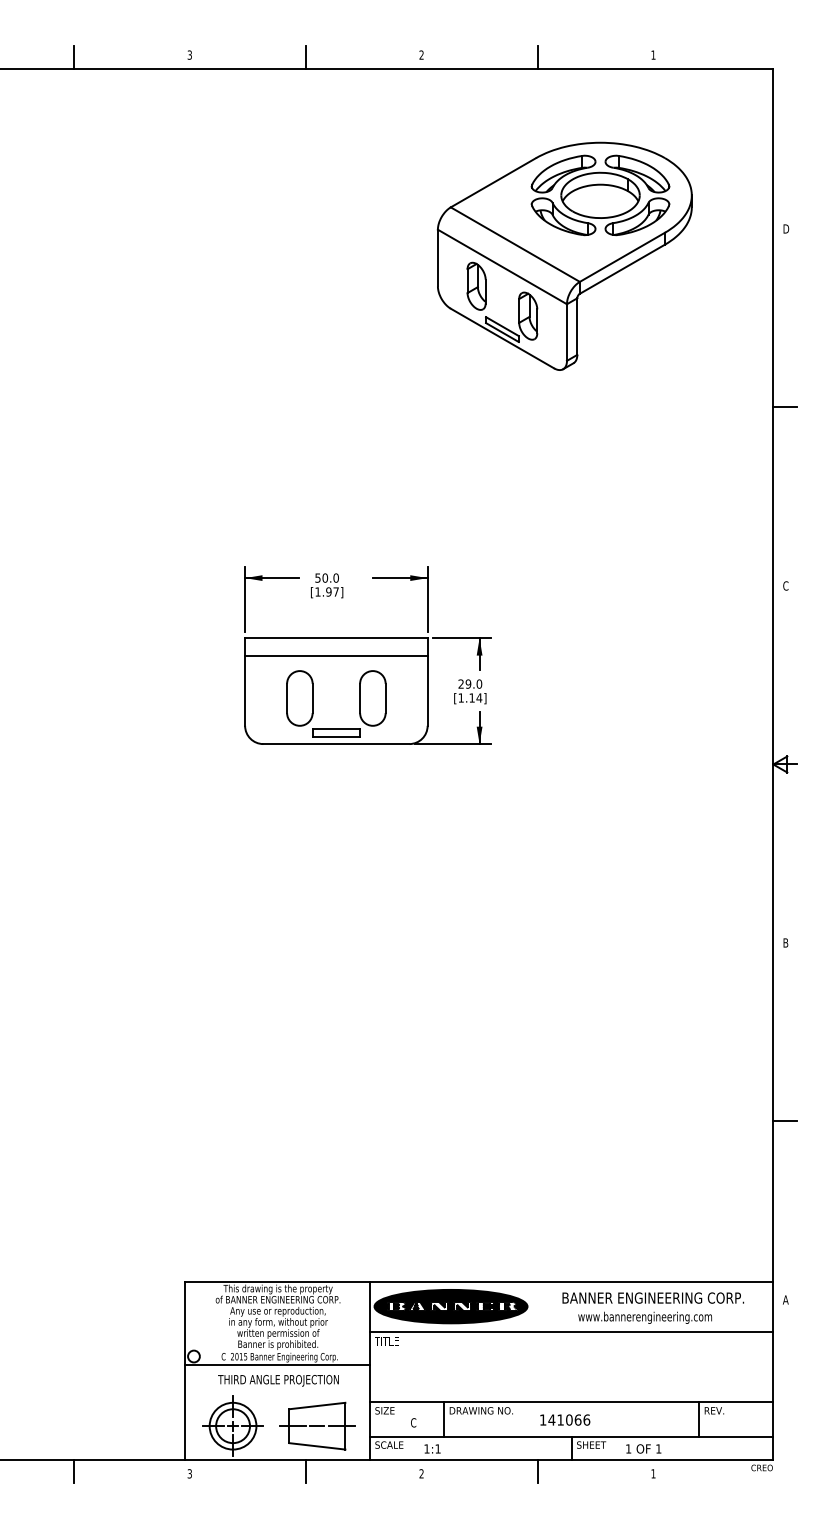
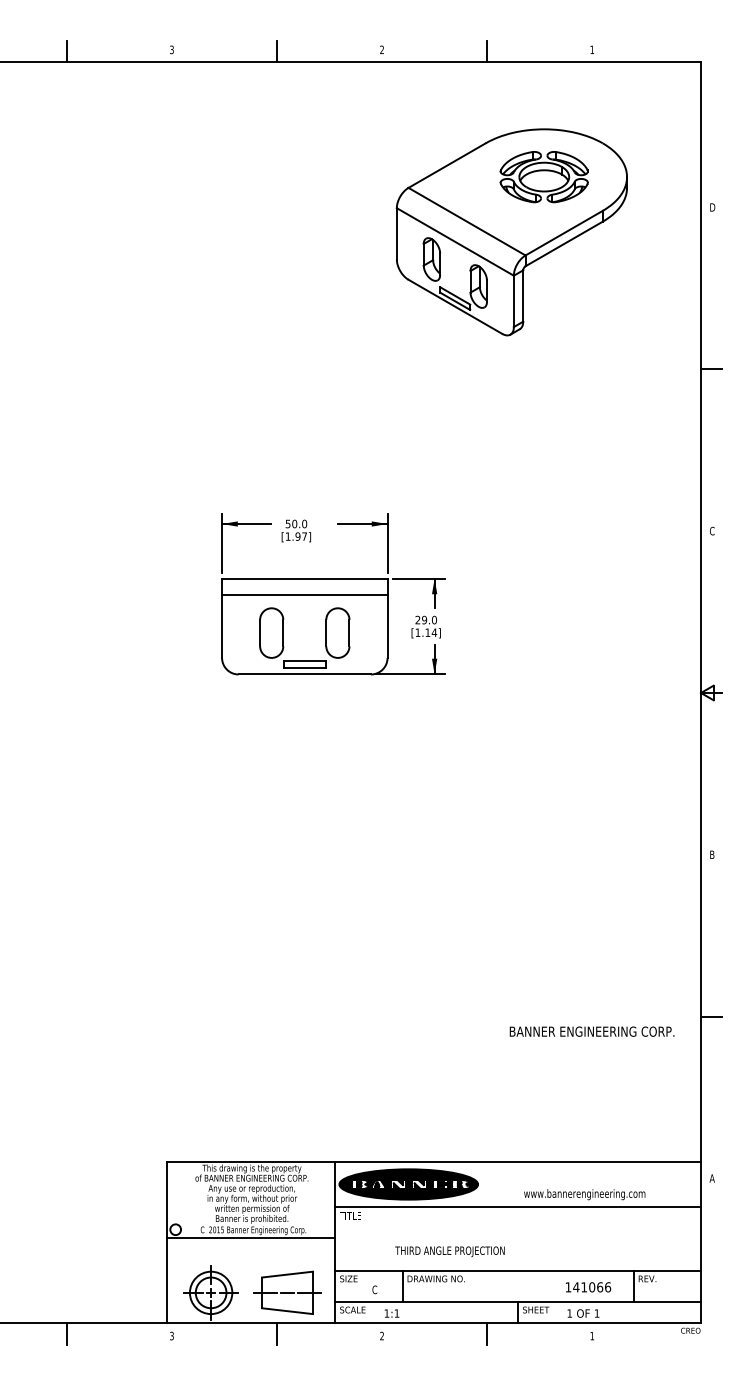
part: (600, 195) -> (544, 177), size x0.7
text: (653, 1297) -> (592, 1031), moved
text: (278, 1380) -> (449, 1251), moved
text: (565, 1419) -> (588, 1286), moved

